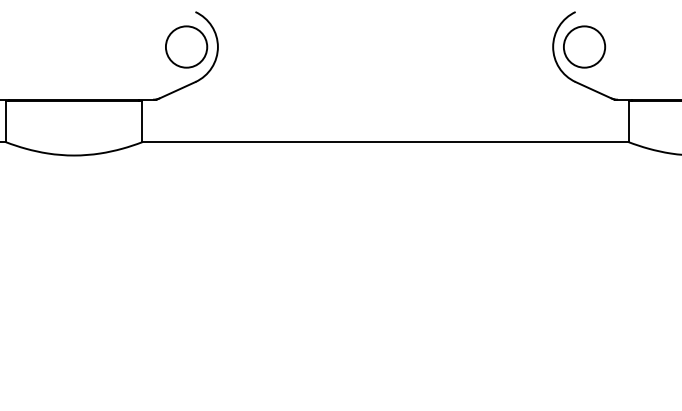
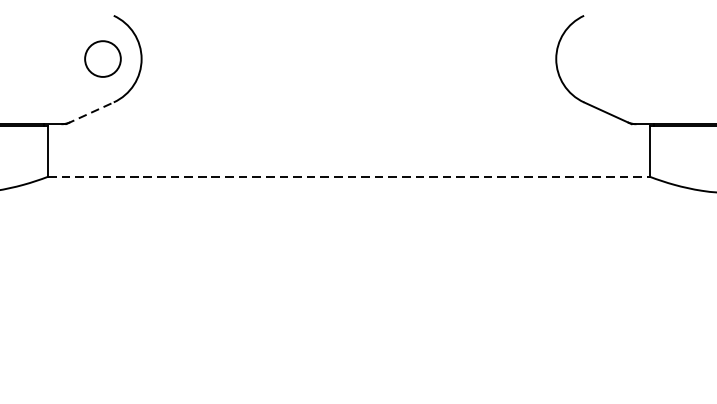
circle: (186, 46) -> (102, 58), size x0.7
circle: (584, 46) -> (595, 58), removed
line: (176, 90) -> (90, 112), solid -> dashed
line: (386, 142) -> (350, 177), solid -> dashed

